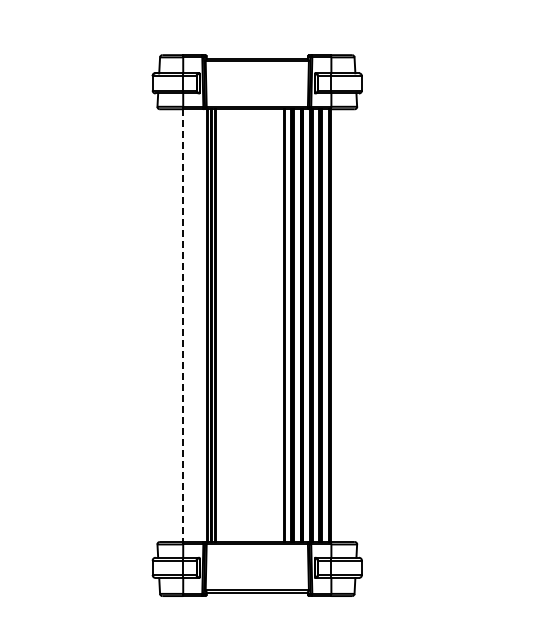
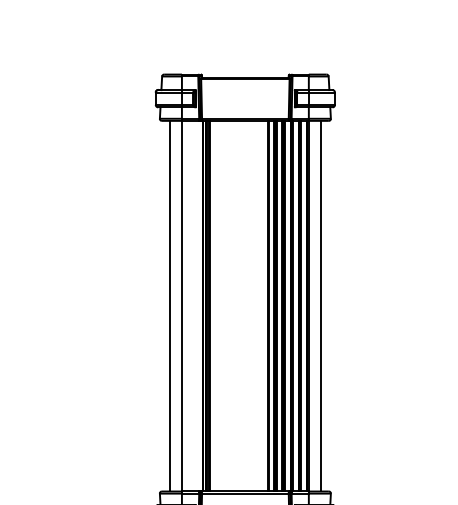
line: (169, 325) -> (170, 306), added
line: (345, 325) -> (320, 306), added
line: (183, 326) -> (182, 306), dashed -> solid

